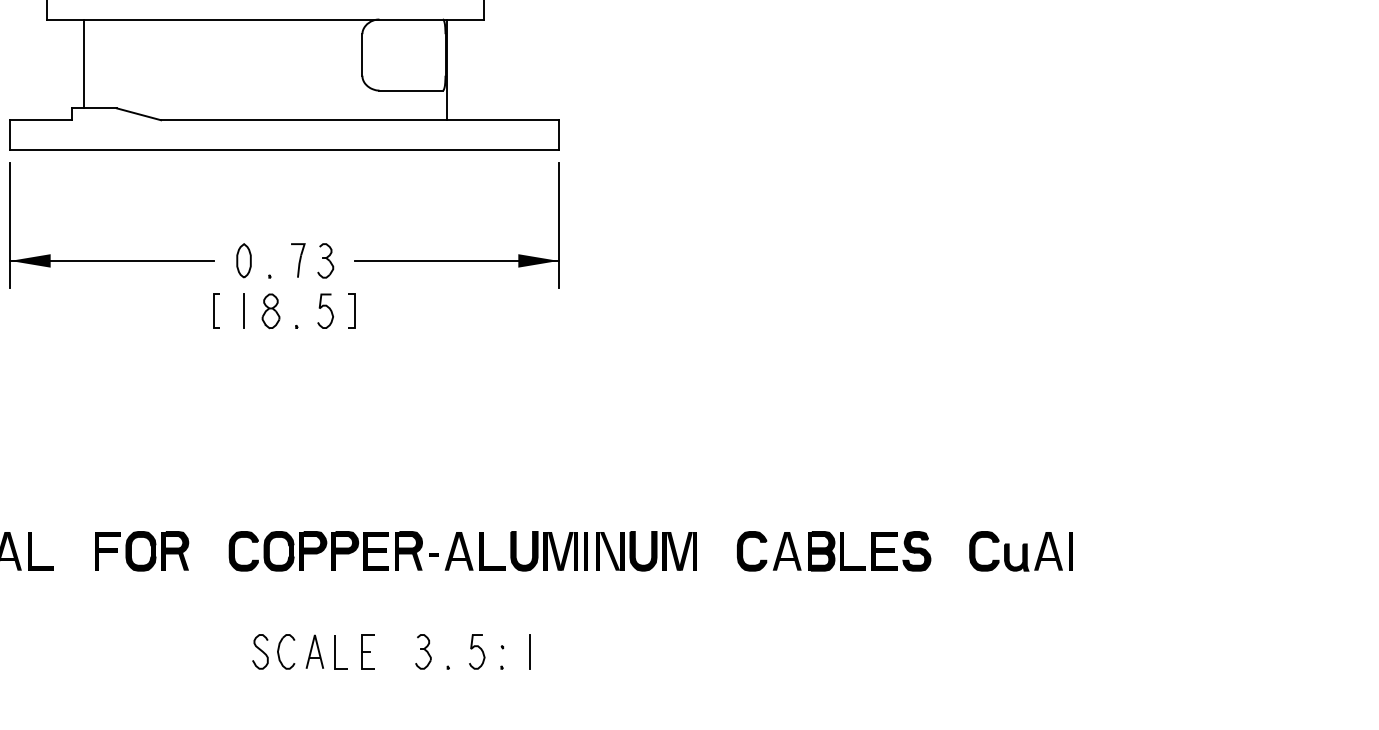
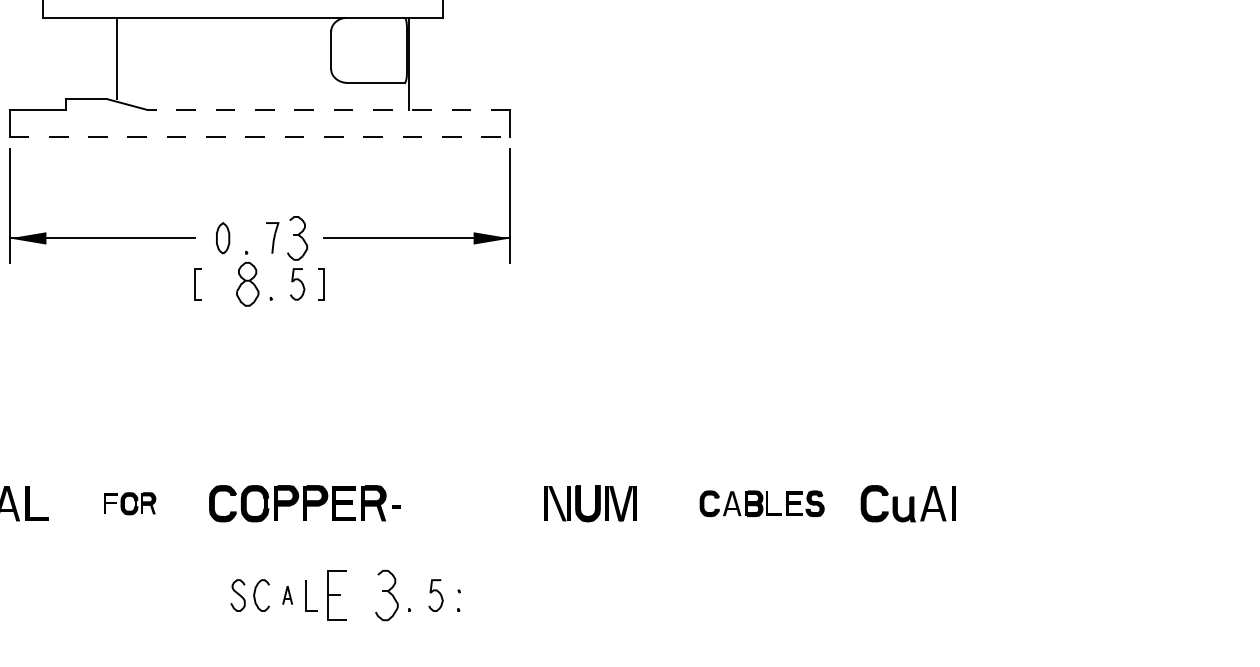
line: (84, 63) -> (117, 58), moved
line: (359, 120) -> (328, 110), solid -> dashed
line: (284, 149) -> (260, 136), solid -> dashed
part: (325, 260) -> (297, 238), size x1.4
line: (244, 311) -> (223, 284), removed
part: (270, 311) -> (247, 284), size x1.4
part: (142, 551) -> (130, 503), size x0.6
part: (515, 551) -> (471, 503), removed
part: (834, 551) -> (762, 503), size x0.7
part: (1020, 551) -> (907, 503), moved
part: (314, 651) -> (287, 595), size x0.6
part: (367, 651) -> (335, 595), size x1.6
part: (423, 651) -> (387, 595), size x1.6
line: (530, 651) -> (484, 595), removed

